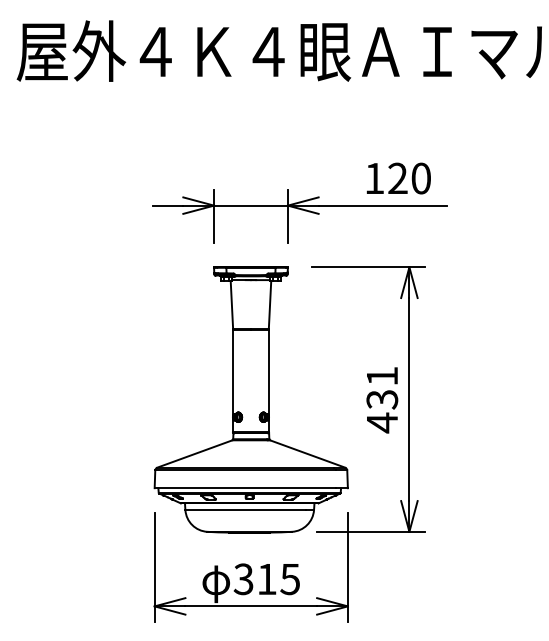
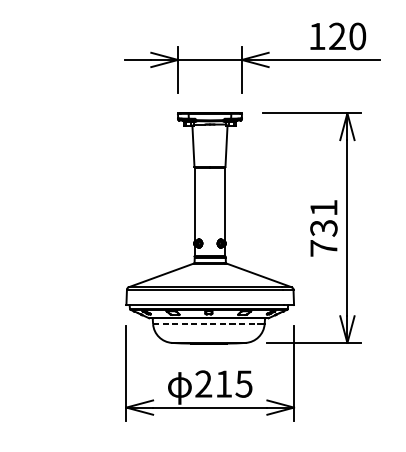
text: (382, 422) -> (324, 248), 431 -> 731
line: (246, 510) -> (206, 324), solid -> dashed
text: (243, 579) -> (203, 384), 315 -> 215

